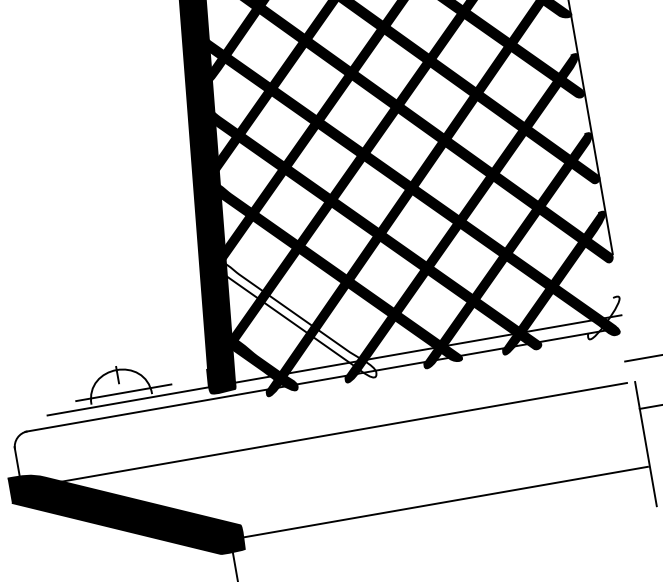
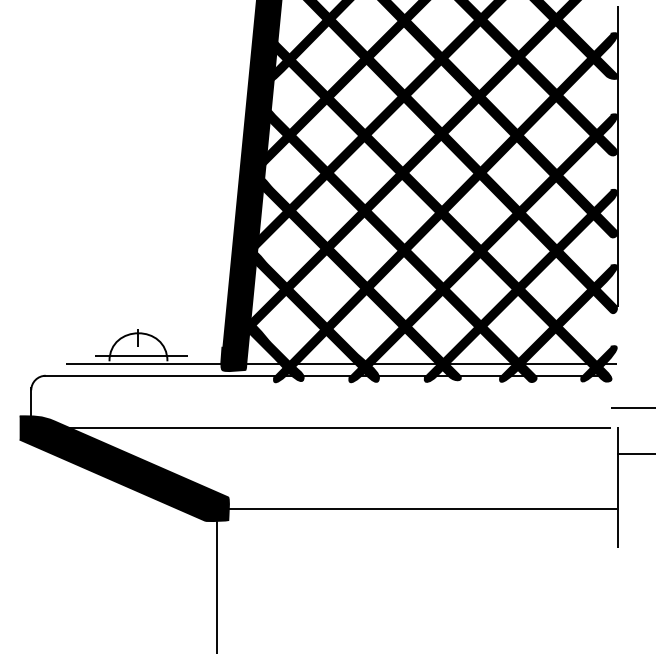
fill: (603, 317) -> (598, 363), added
fill: (294, 318) -> (311, 314), added

